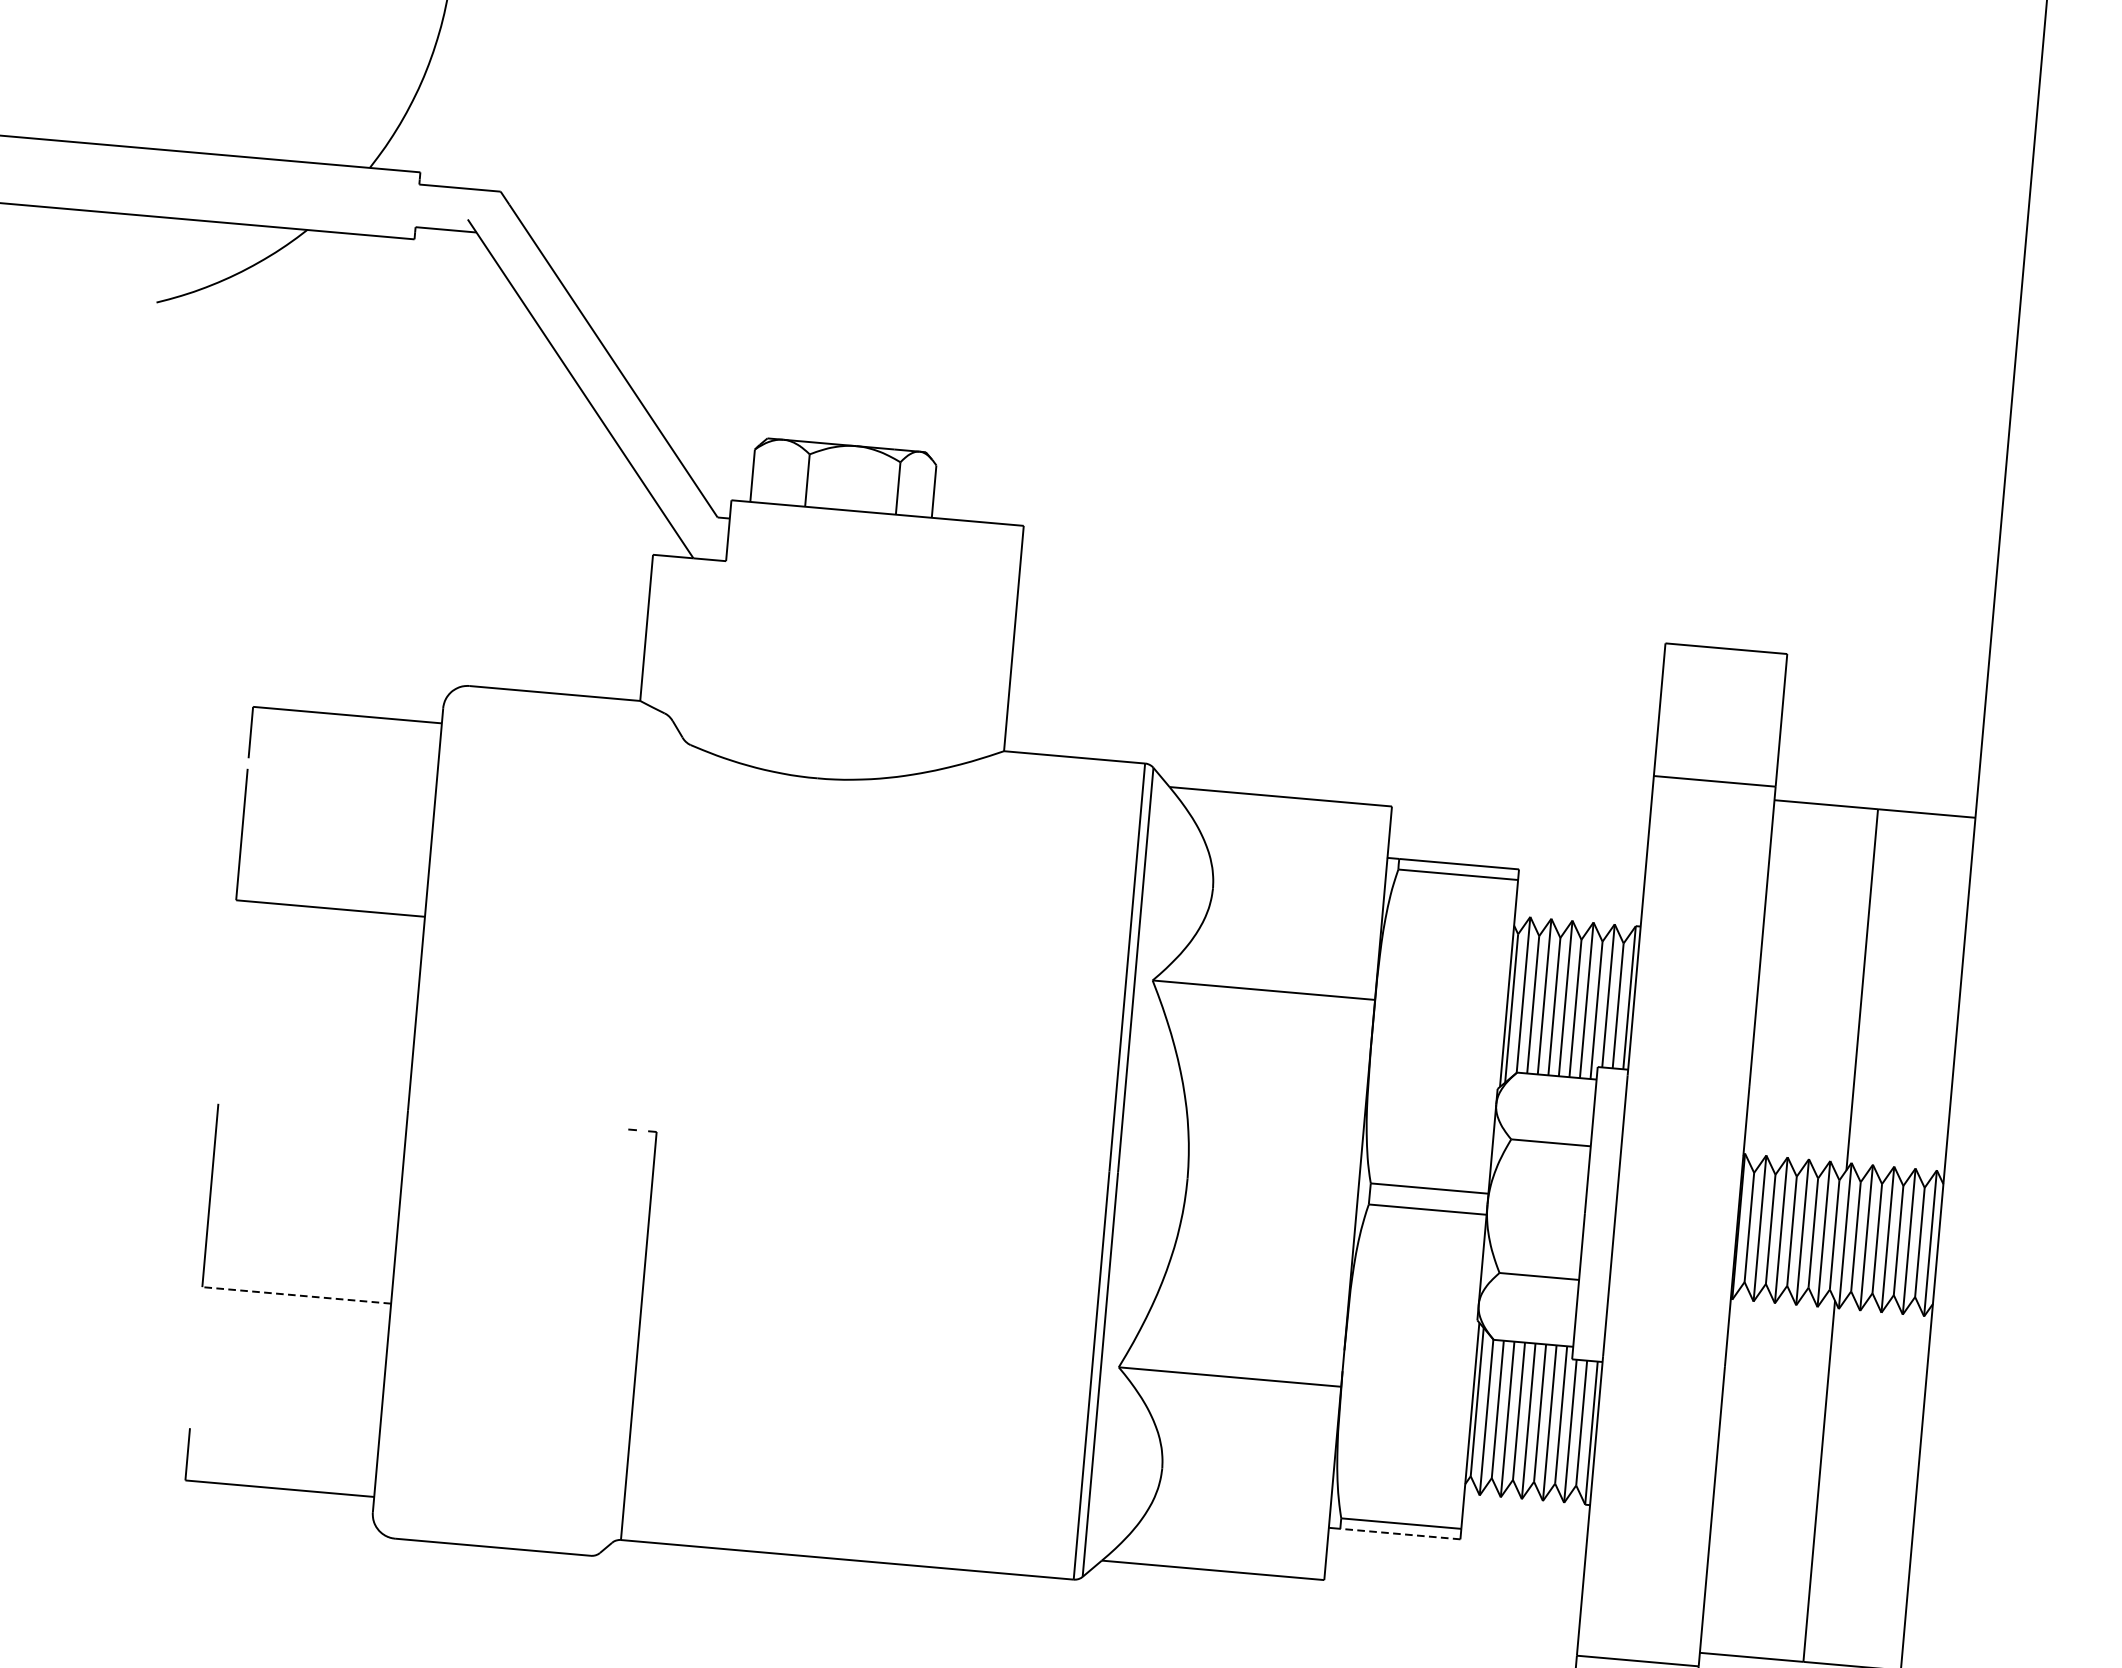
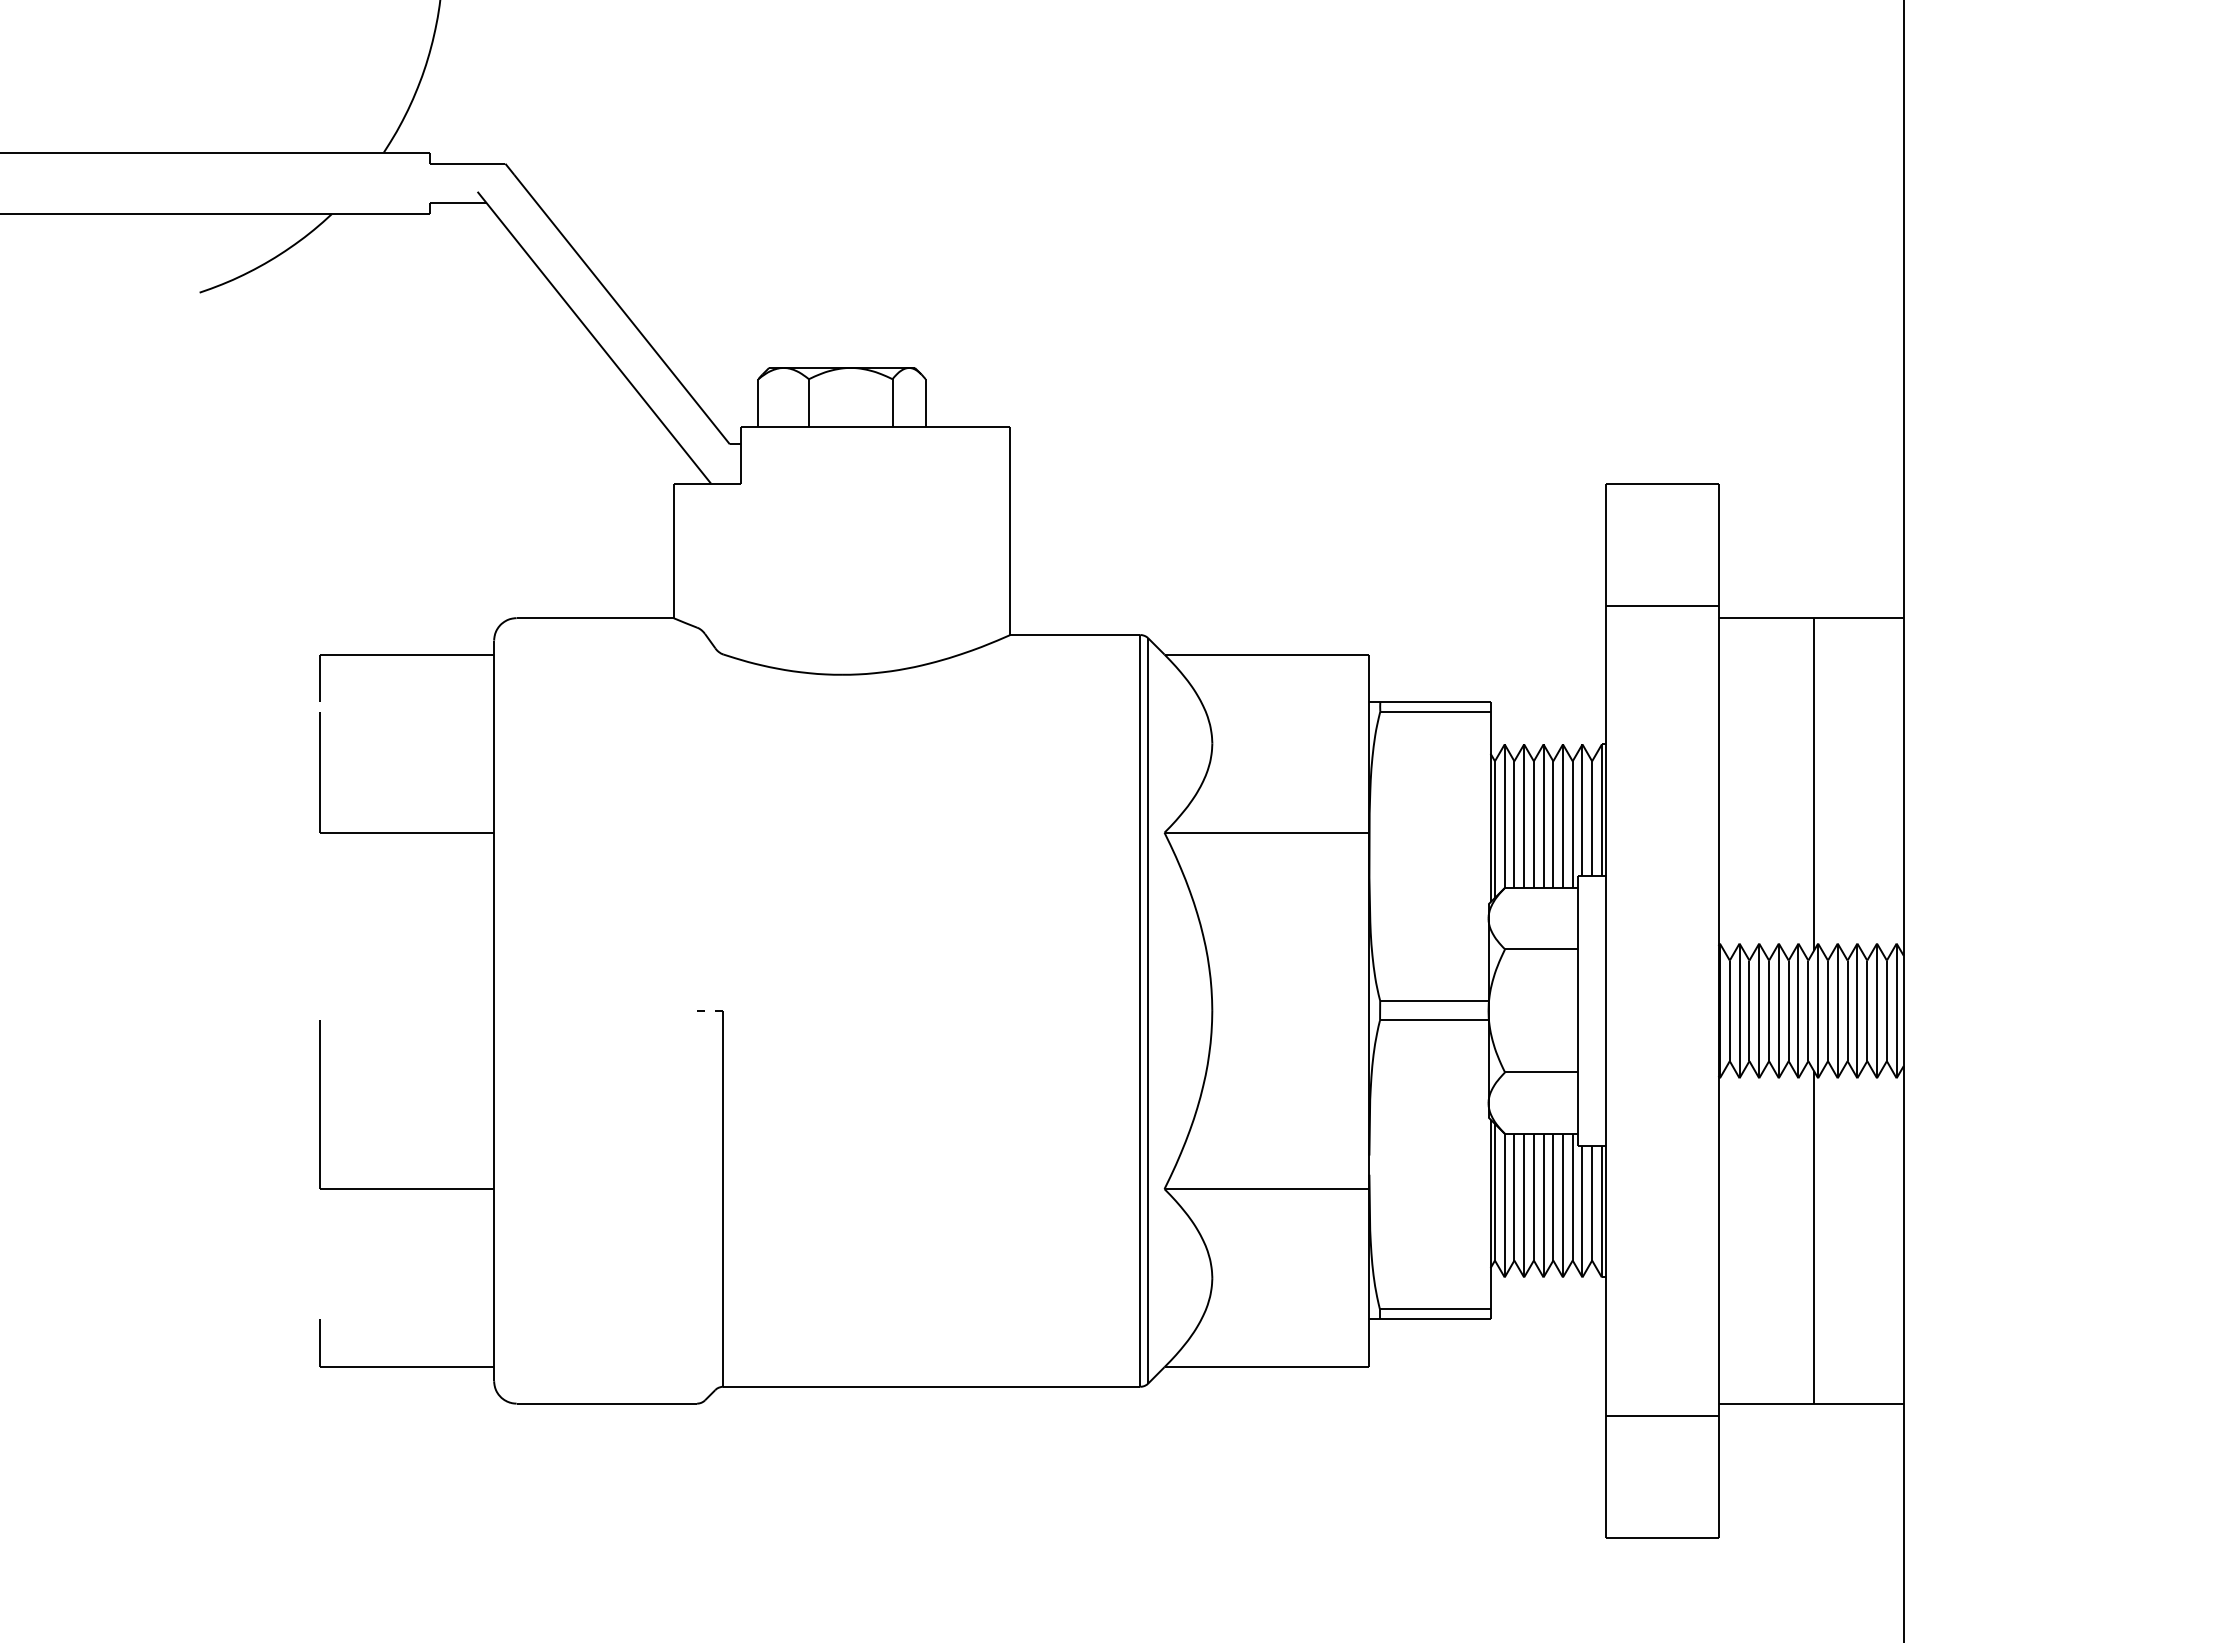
line: (296, 1295) -> (407, 1189), dashed -> solid
line: (1399, 1534) -> (1434, 1319), dashed -> solid

